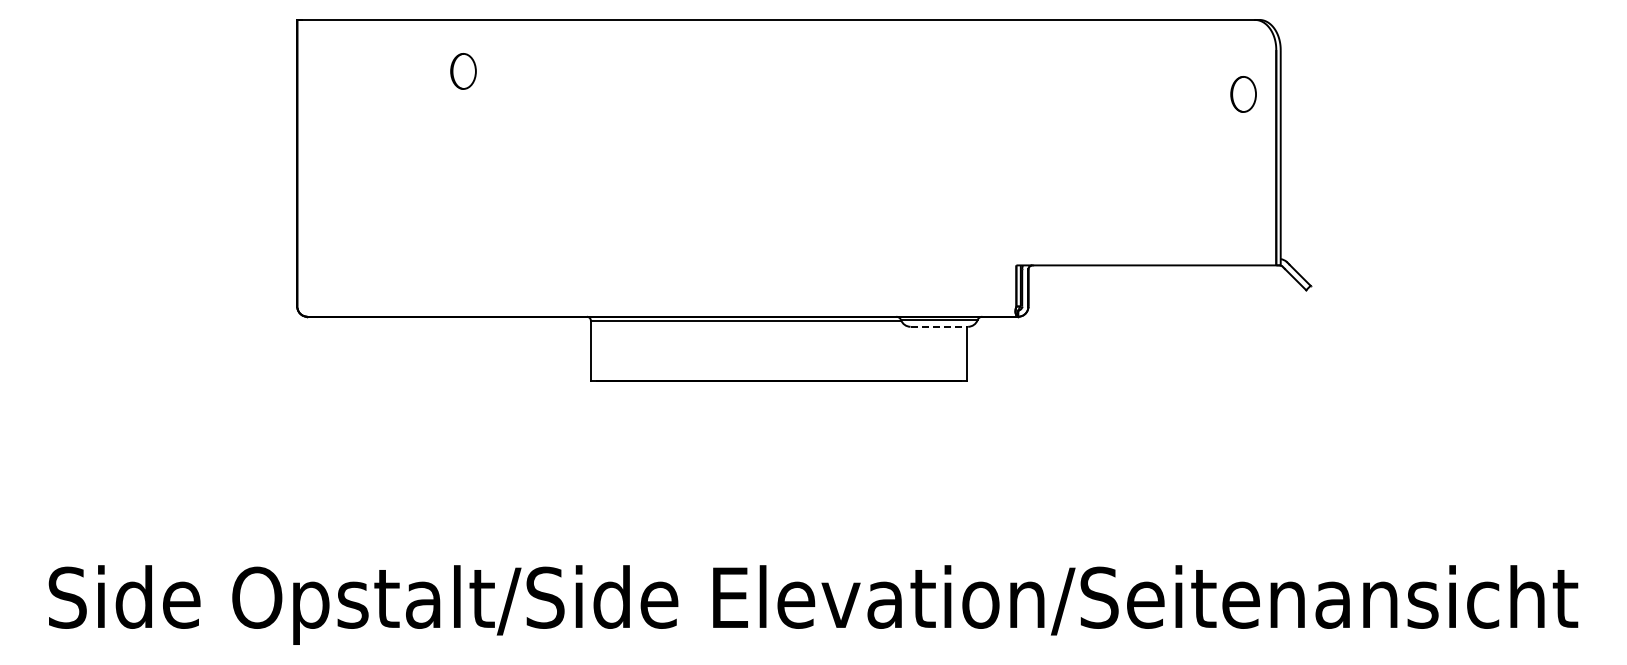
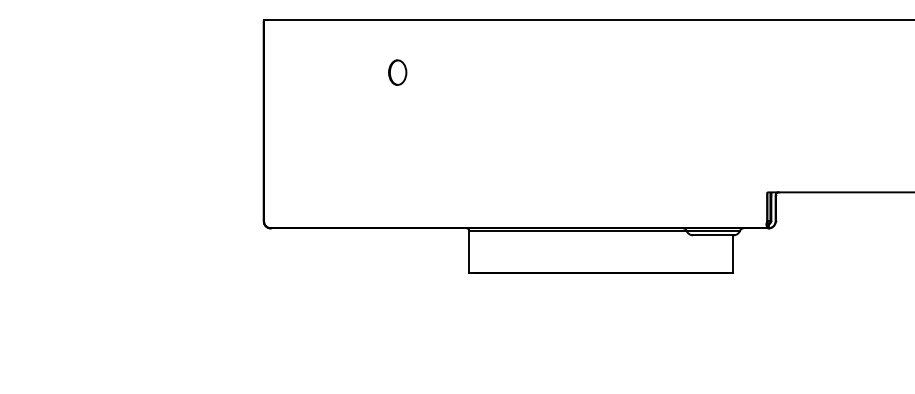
part: (463, 71) -> (397, 72), moved
line: (939, 326) -> (713, 235), dashed -> solid

